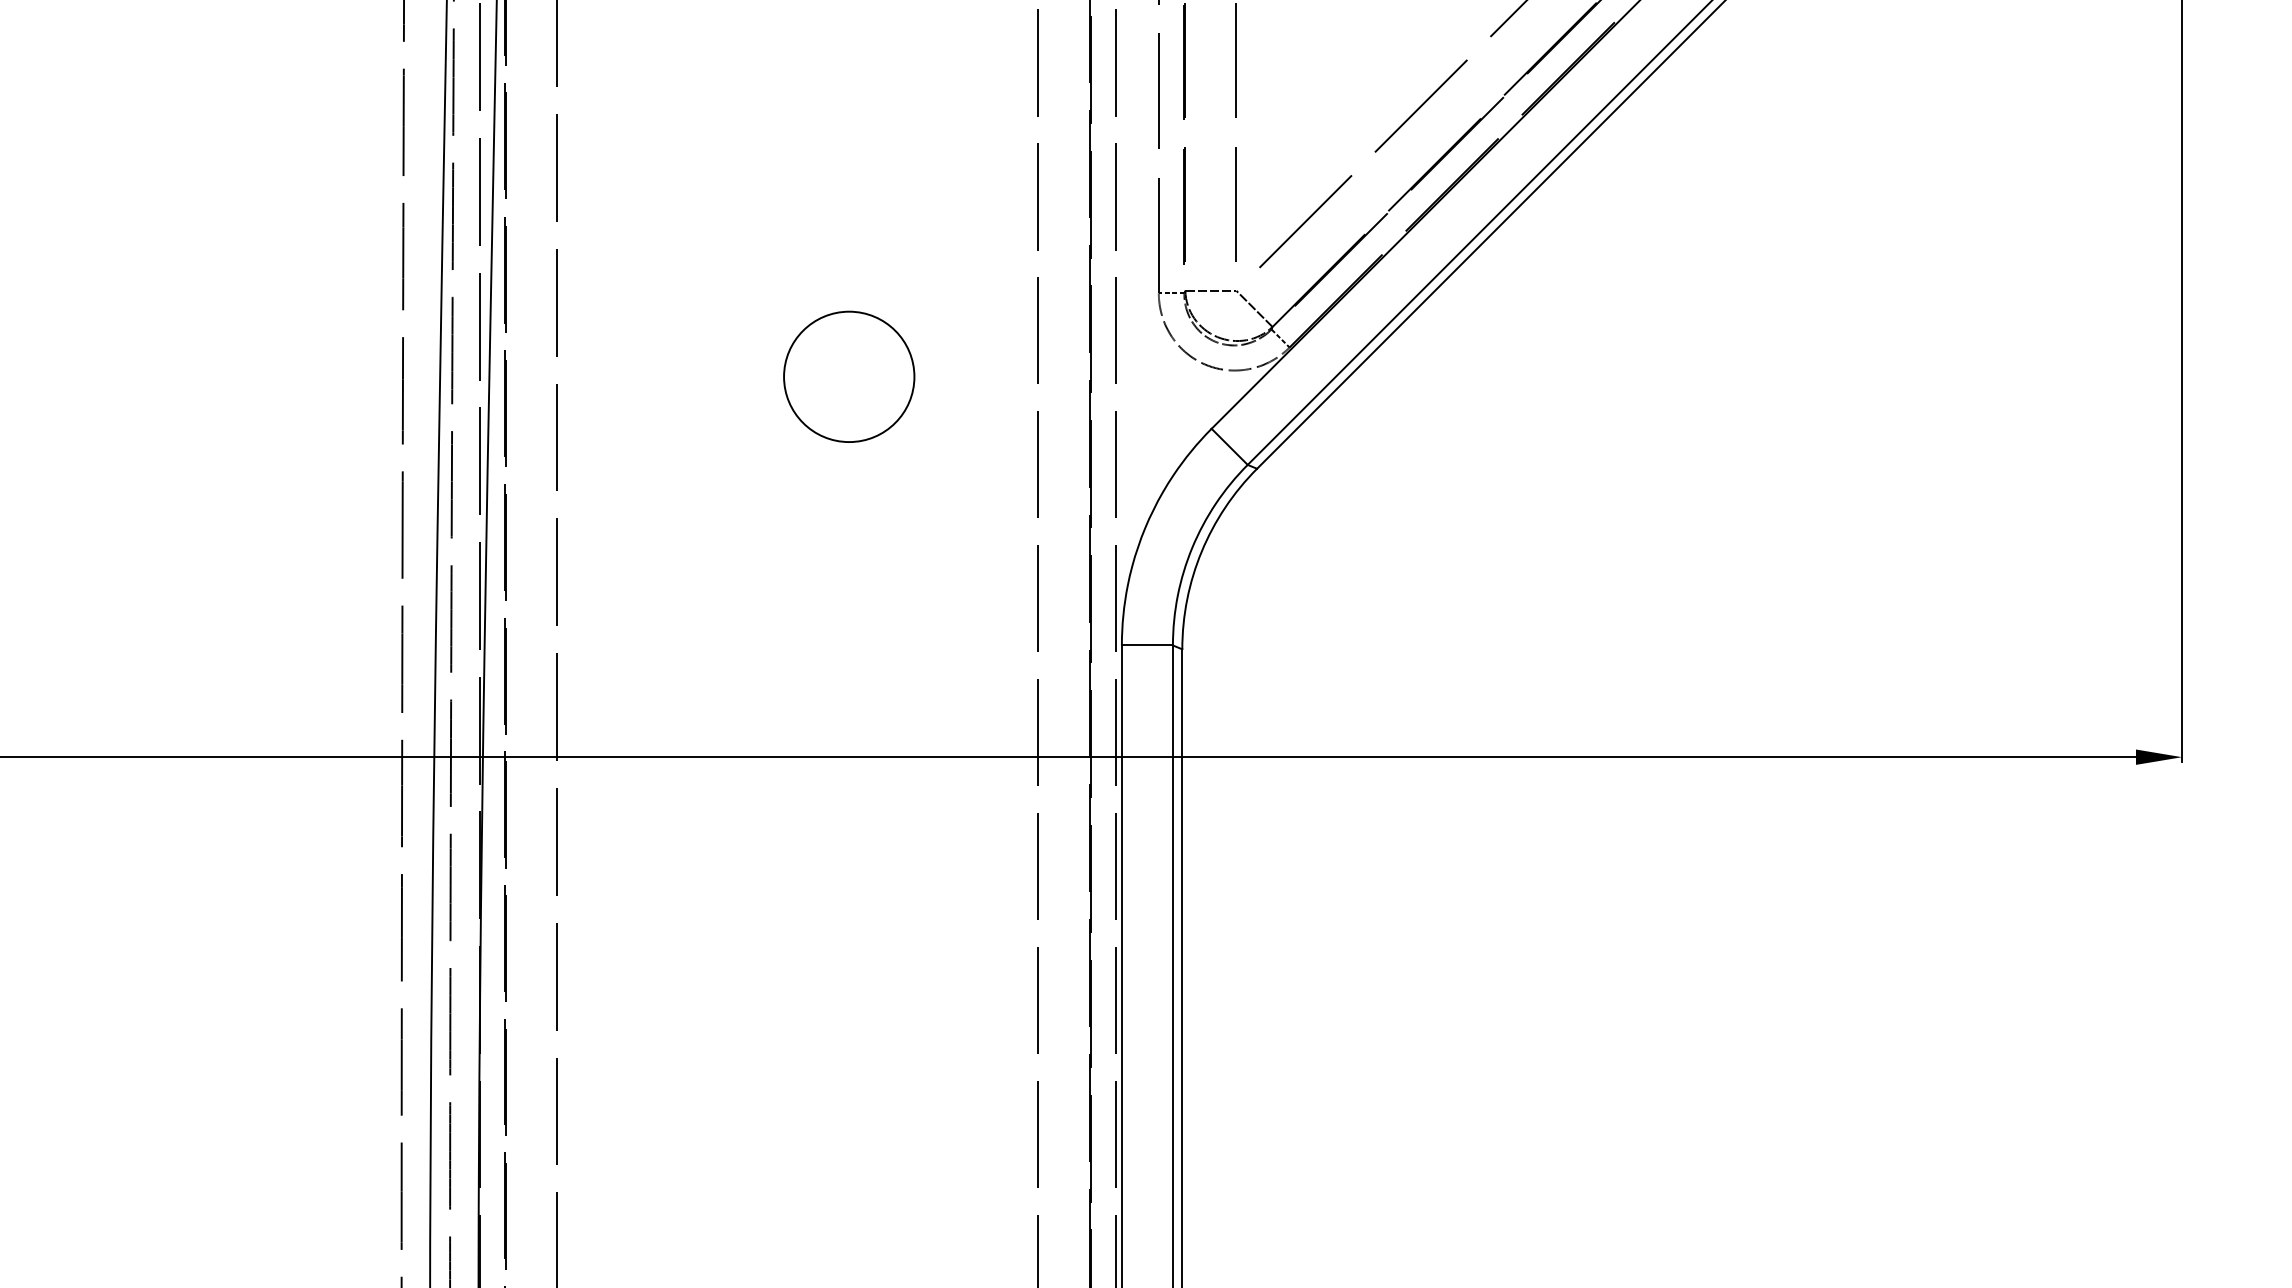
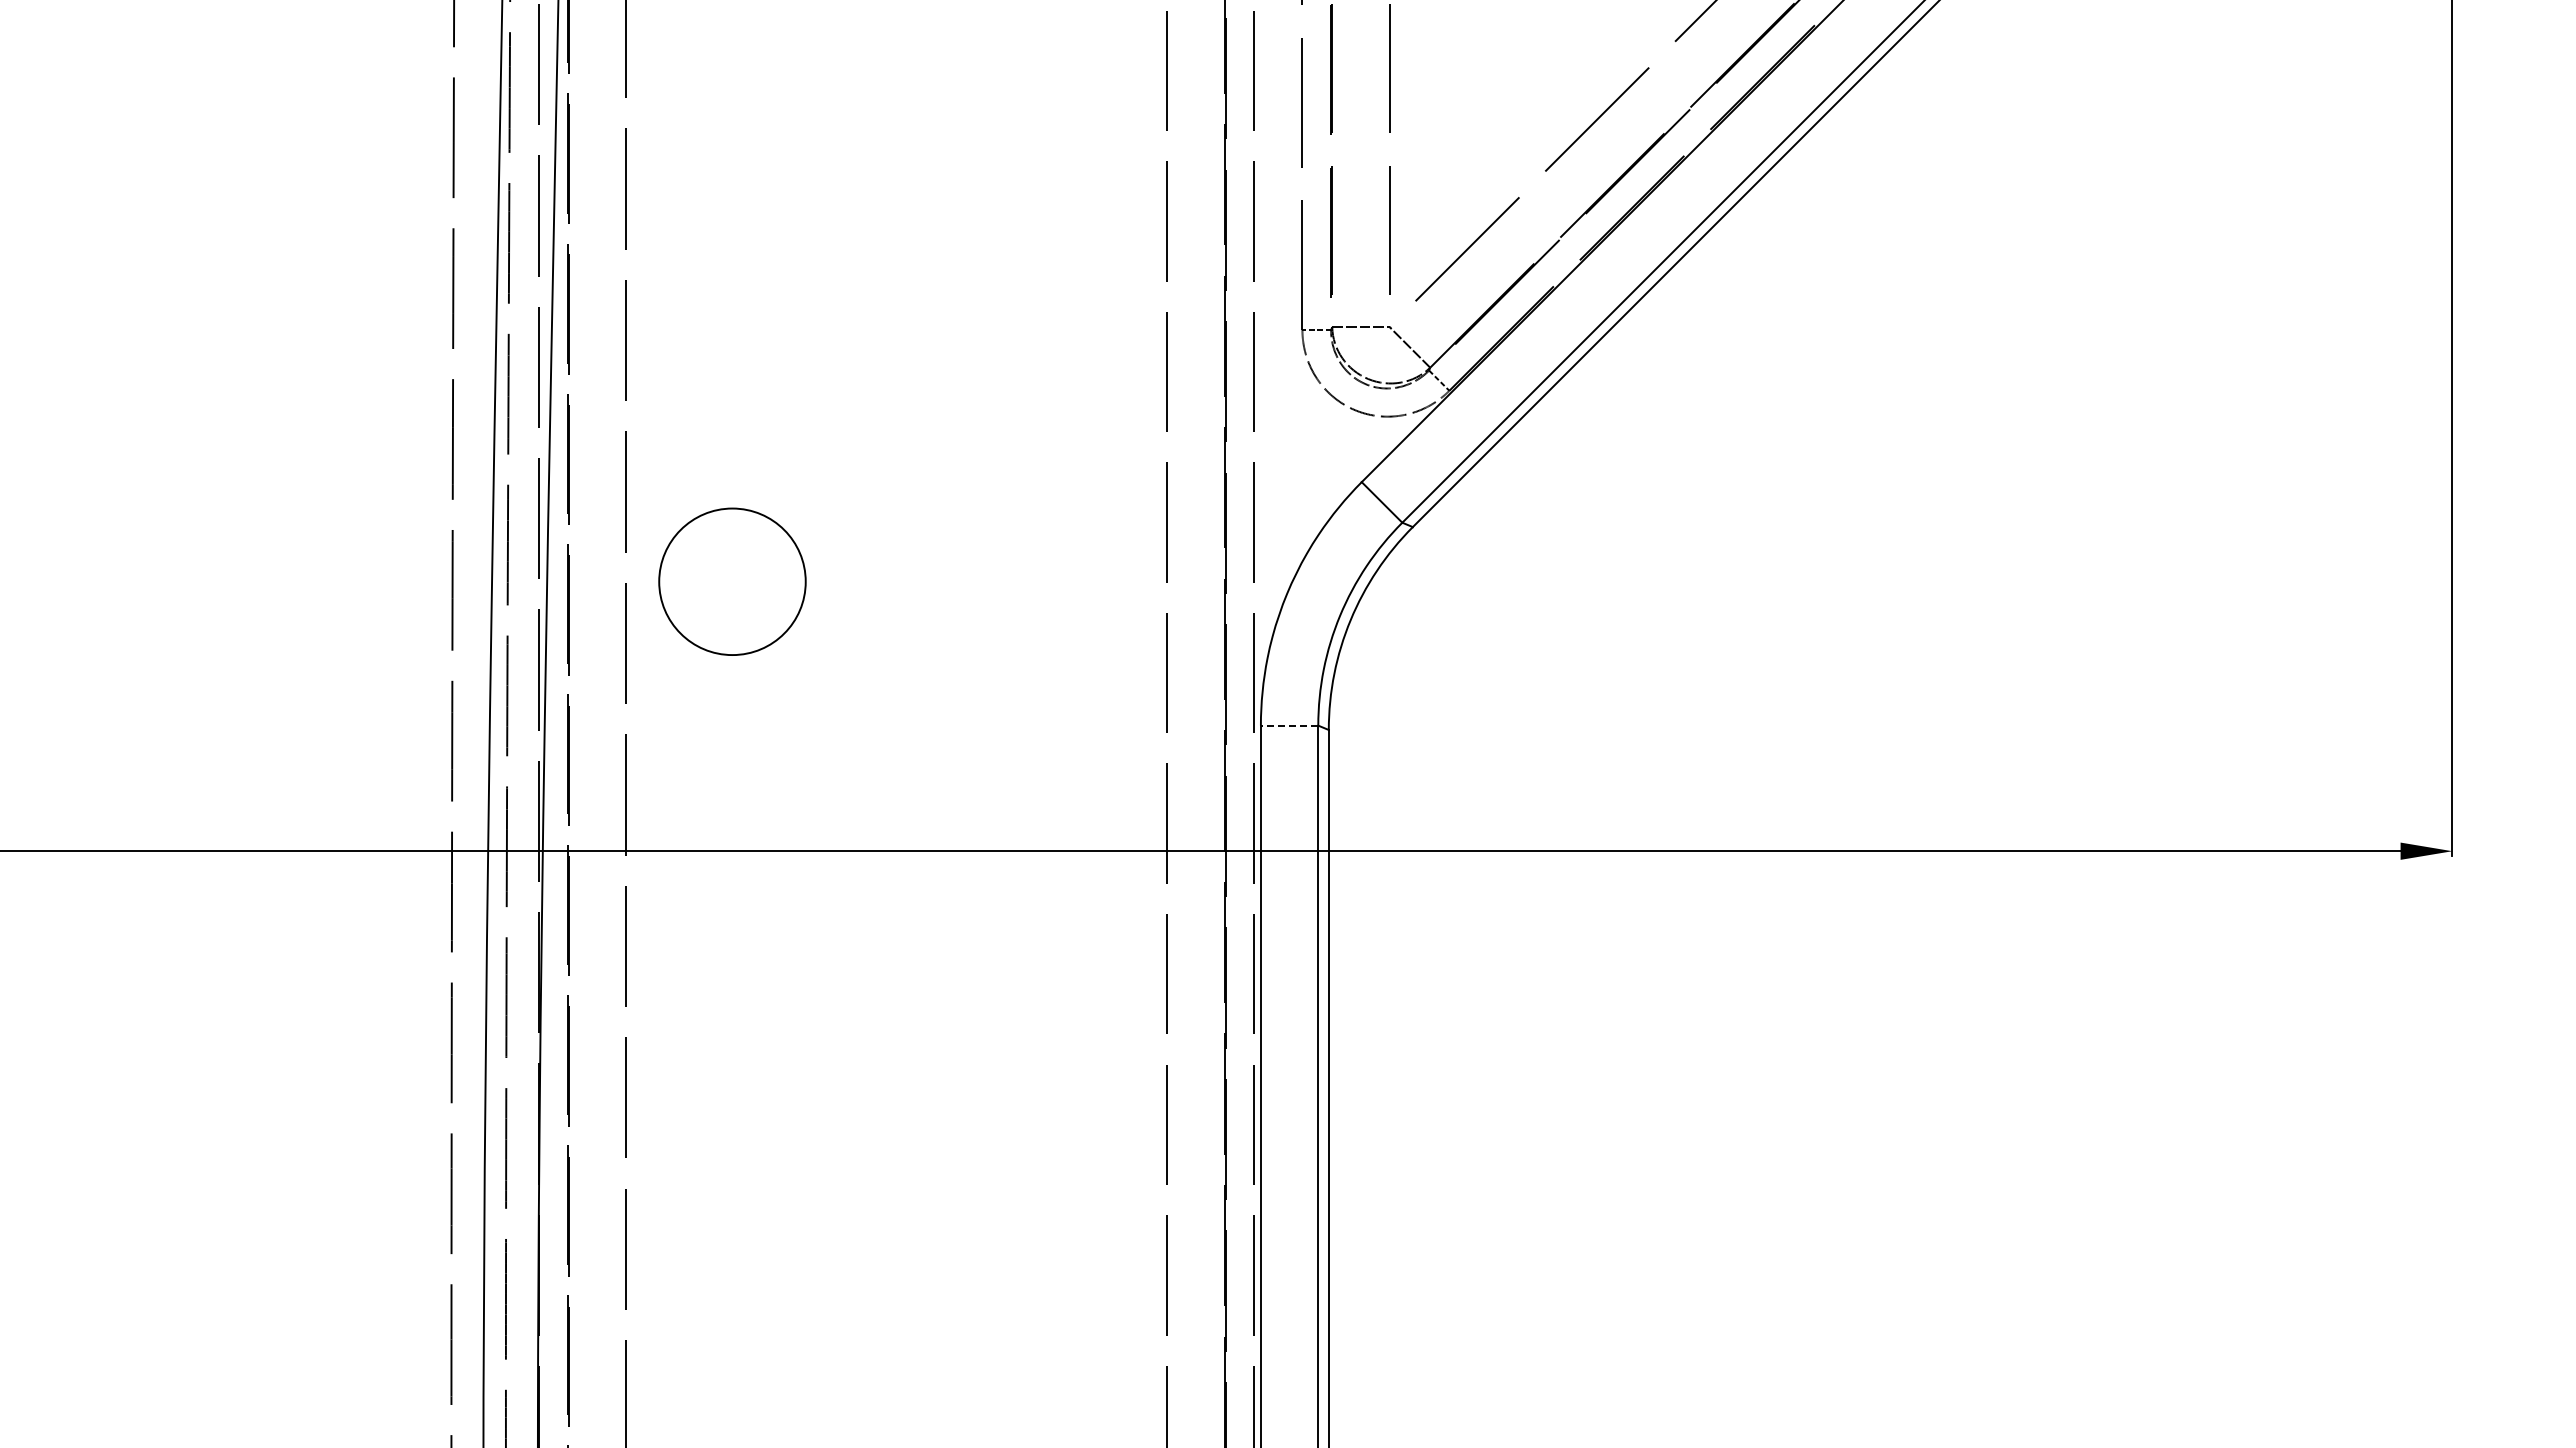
circle: (849, 376) -> (732, 581), moved
line: (1147, 645) -> (1289, 725), solid -> dashed

